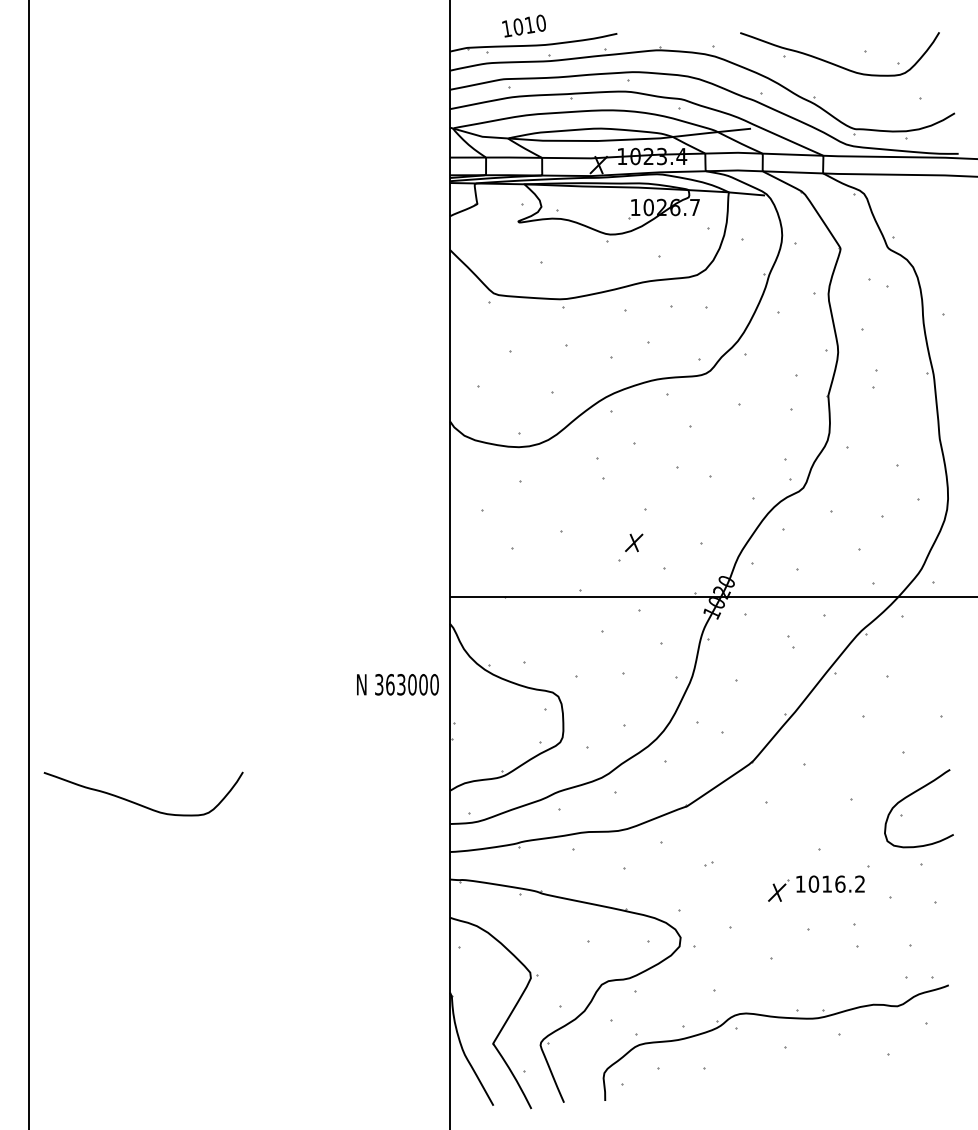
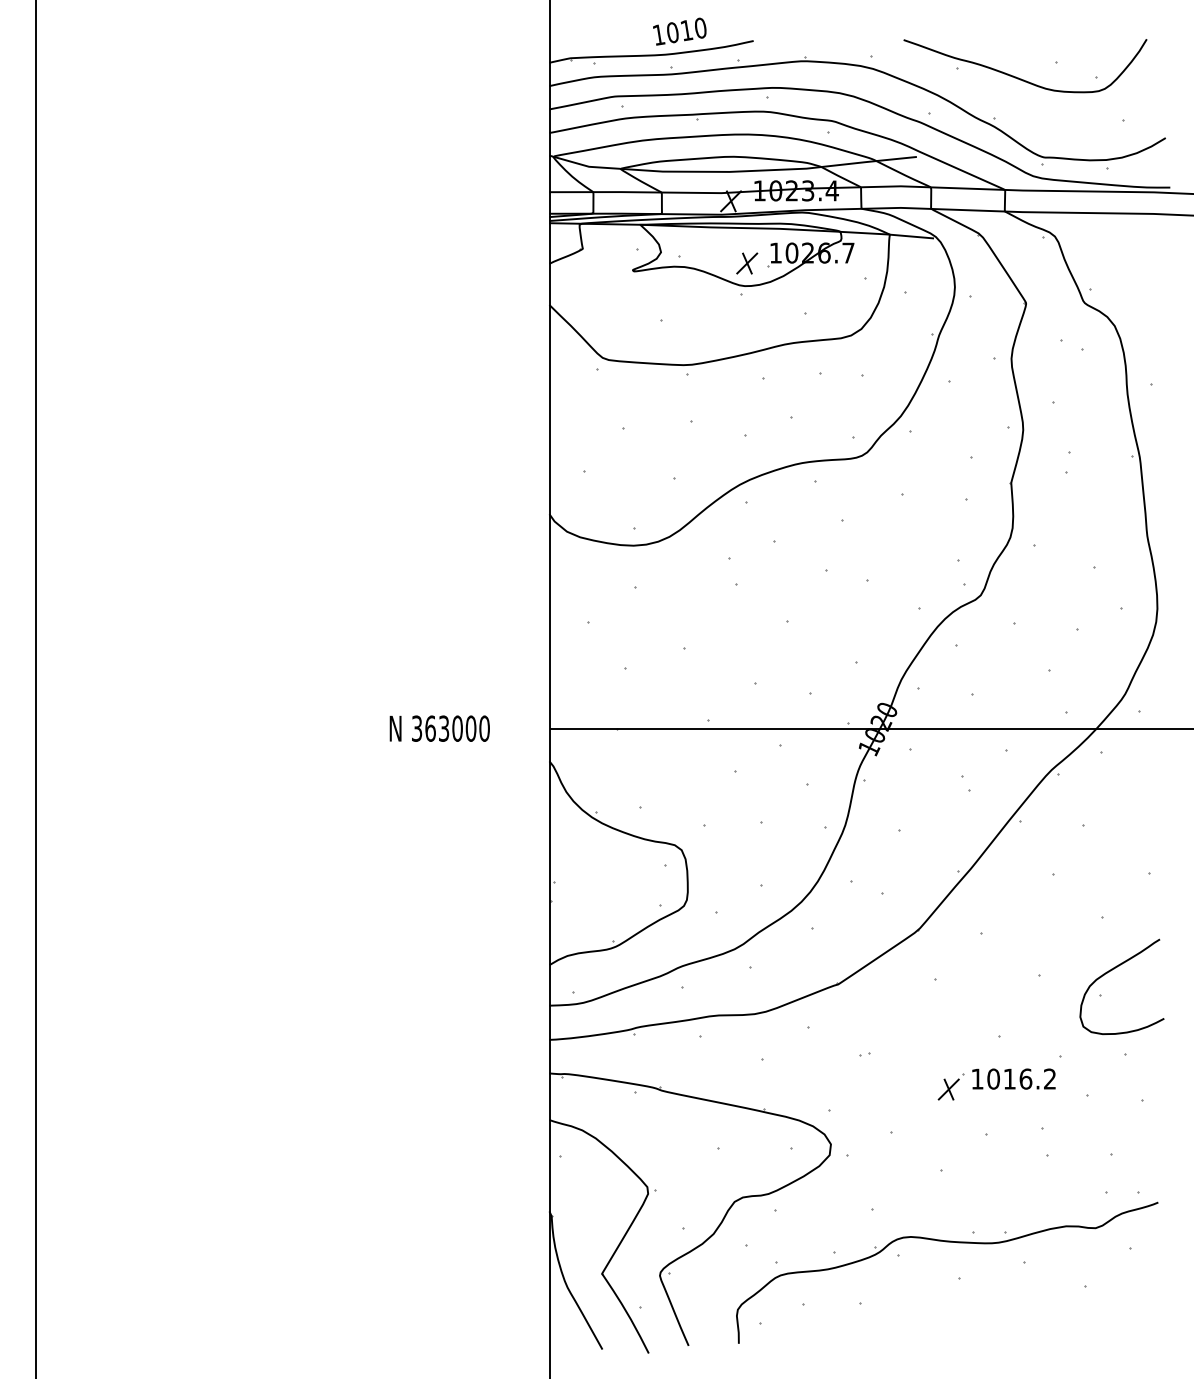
text: (523, 25) -> (679, 31), moved
part: (634, 542) -> (747, 263), moved
text: (397, 684) -> (439, 728), moved
curve: (140, 804) -> (171, 981), removed

